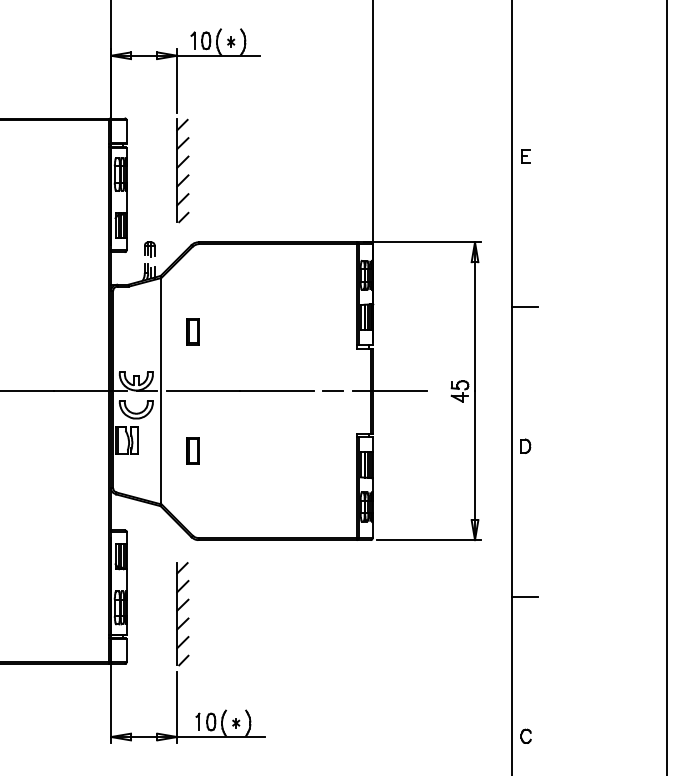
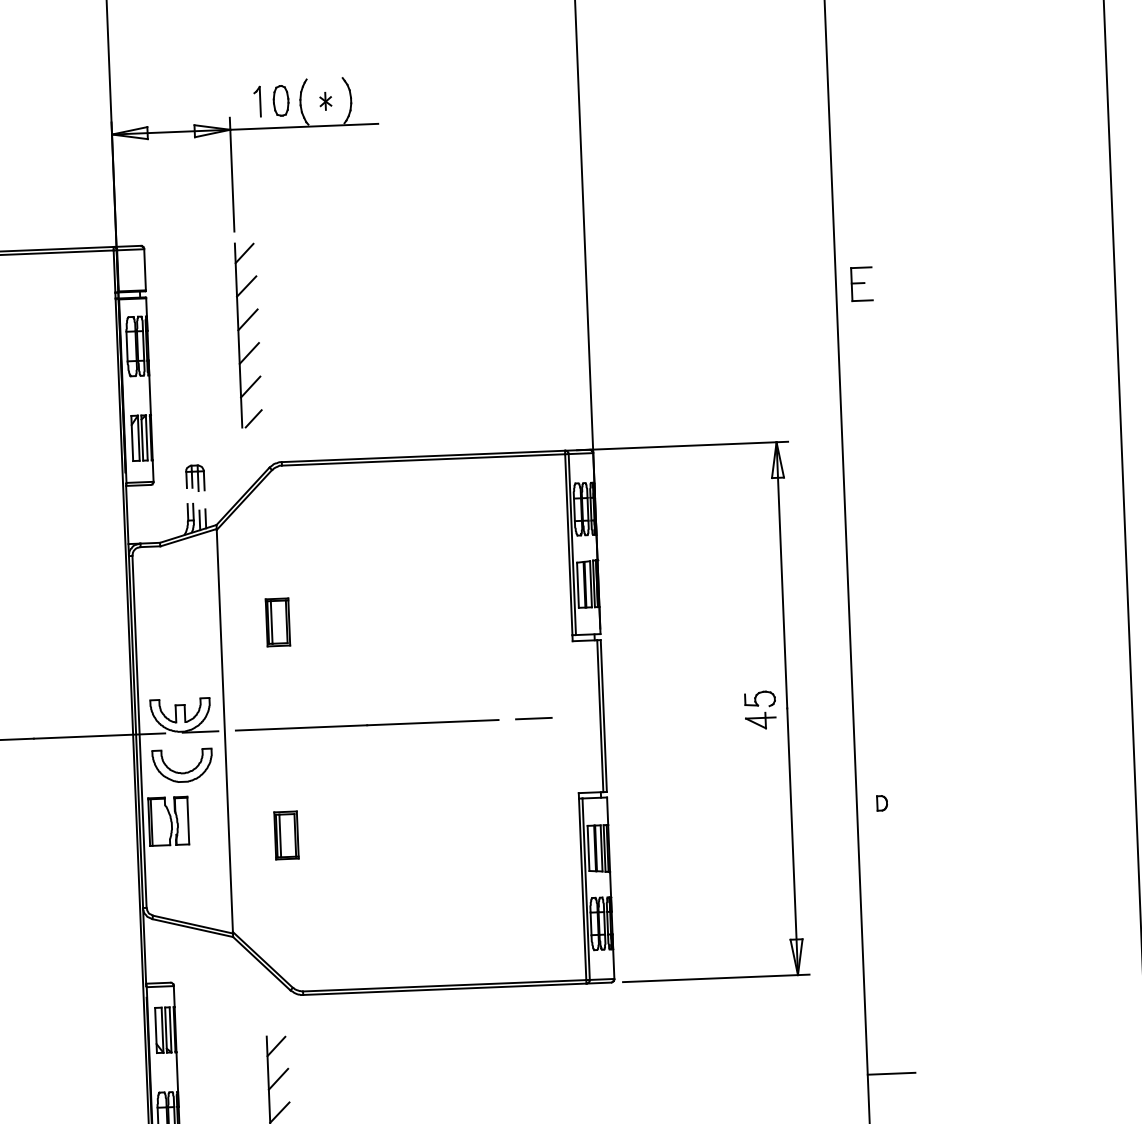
part: (525, 156) -> (860, 285), size x1.4
line: (524, 307) -> (869, 555), removed
line: (389, 391) -> (634, 715), removed
part: (525, 445) -> (881, 802), size x0.6

